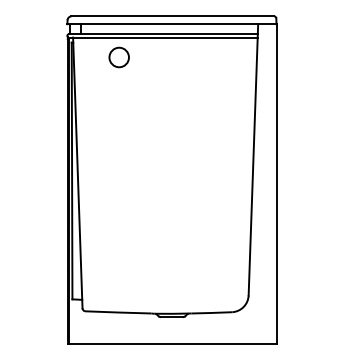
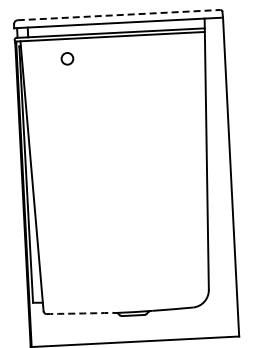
line: (173, 16) -> (119, 15), solid -> dashed
circle: (118, 57) -> (66, 58), size x0.6
arc: (118, 312) -> (79, 313), solid -> dashed

